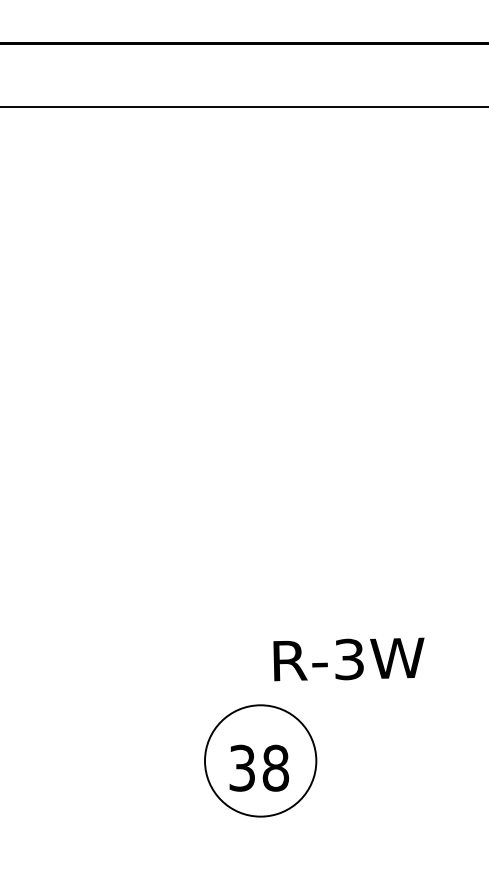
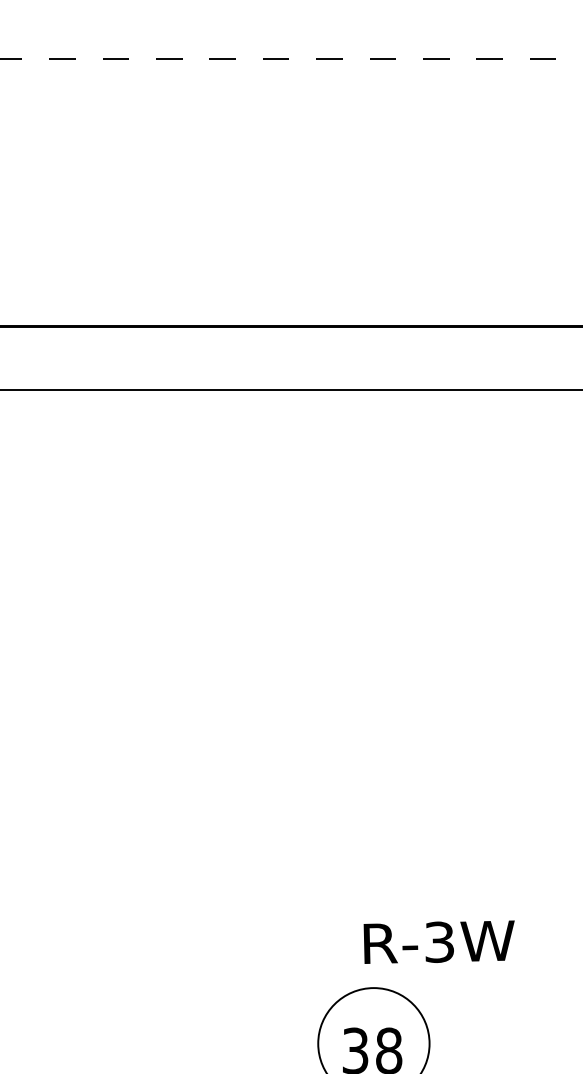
text: (348, 658) -> (438, 941), moved

